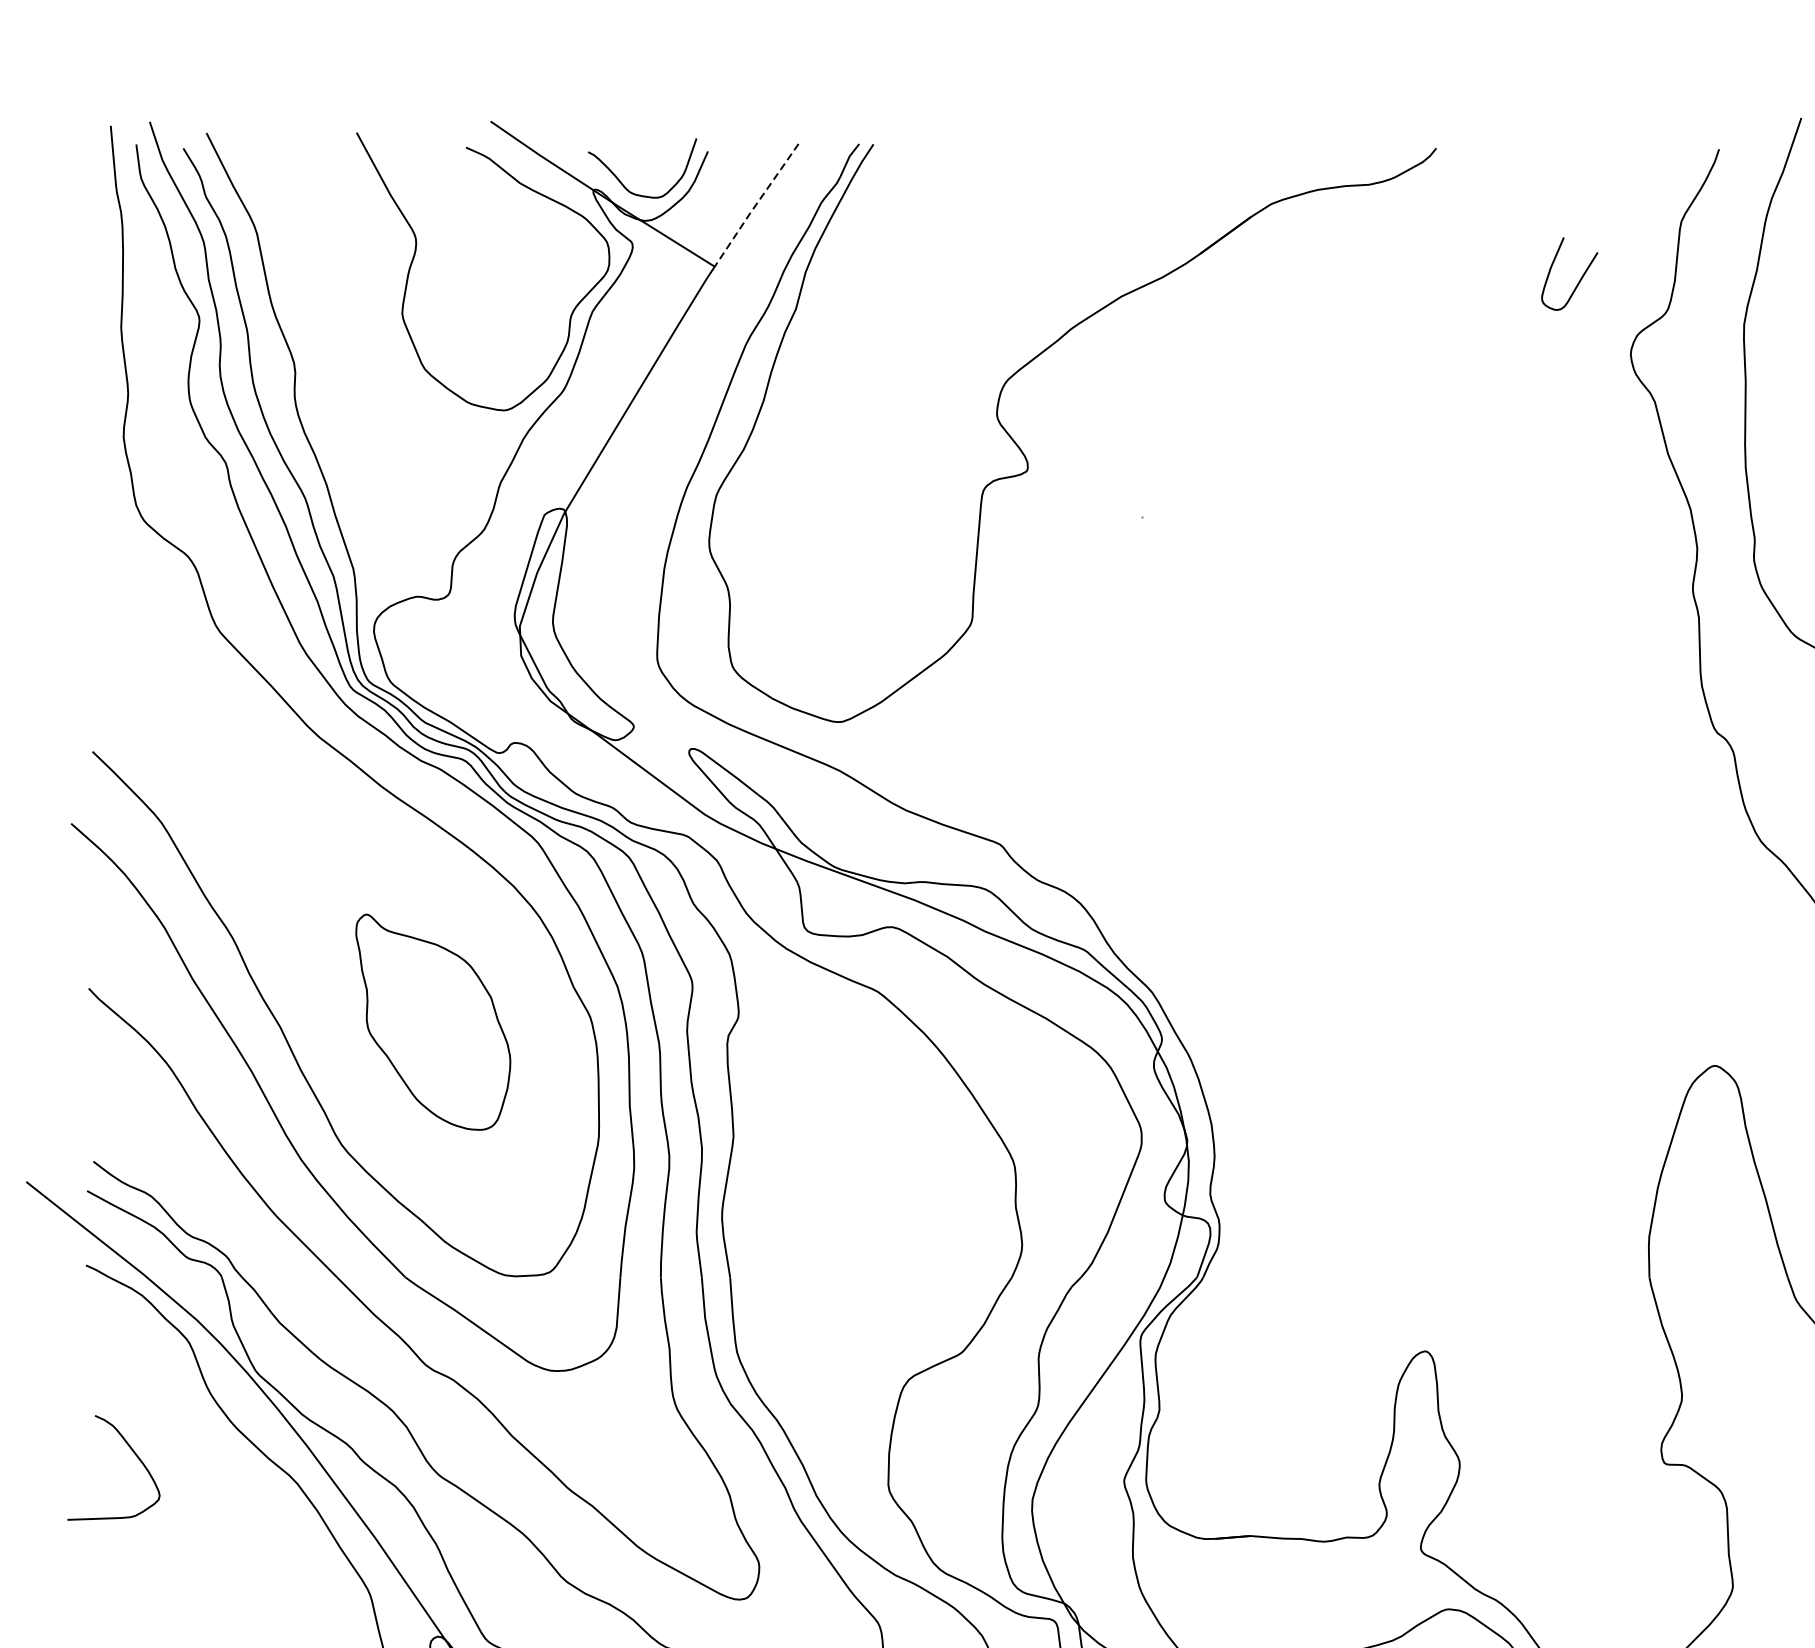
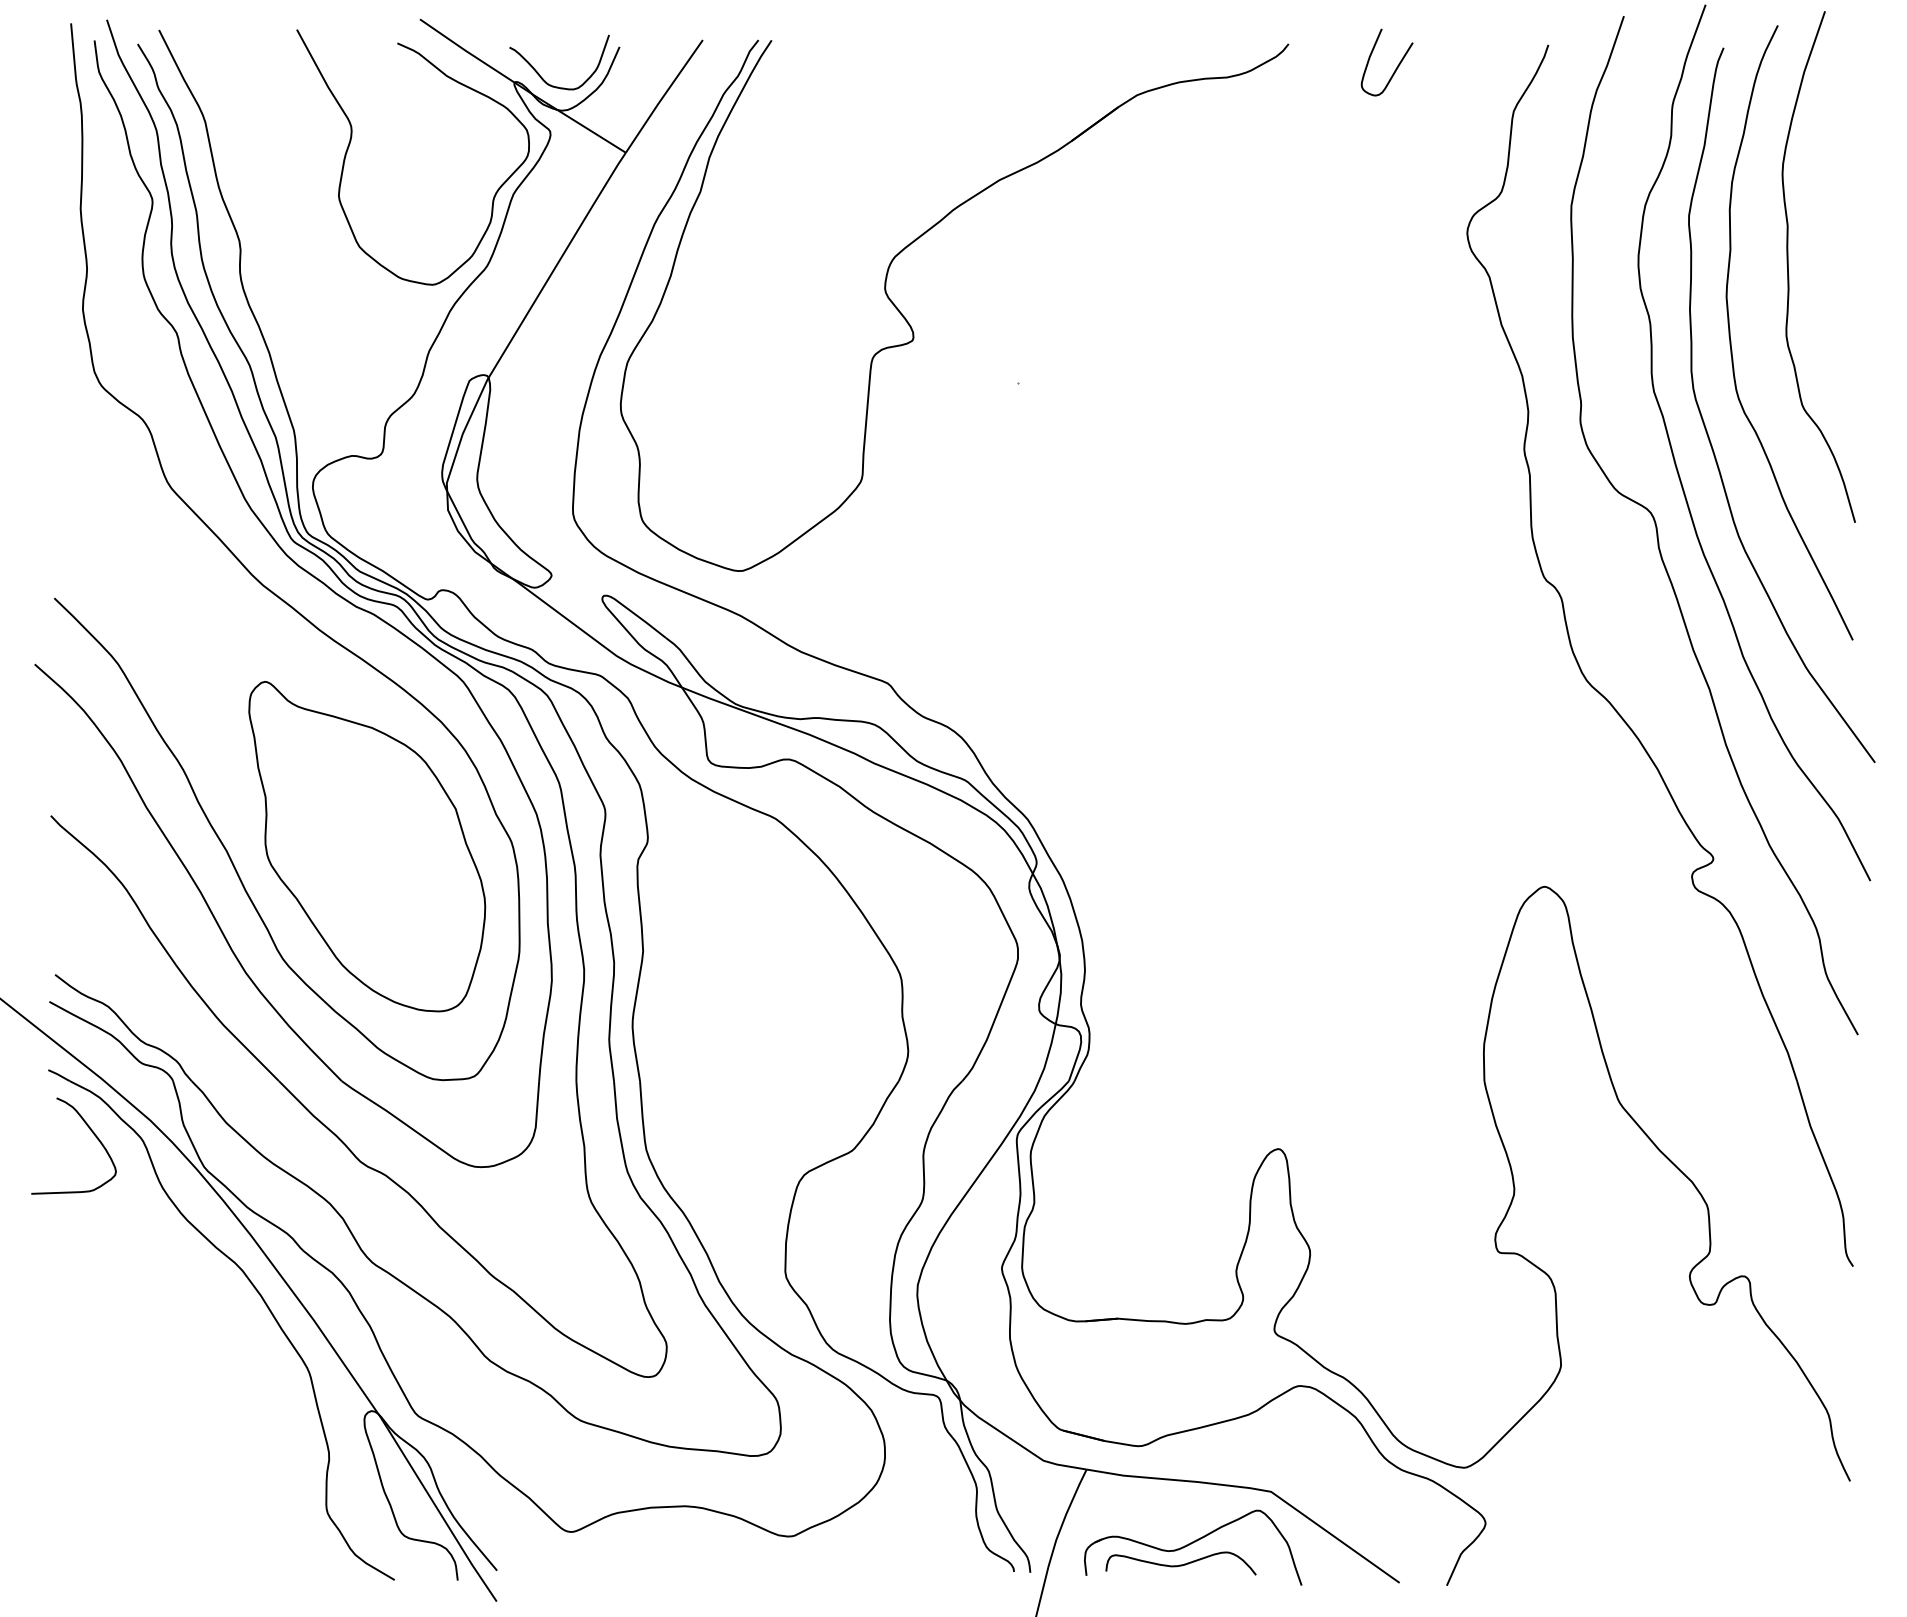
line: (755, 205) -> (663, 96), dashed -> solid
curve: (1578, 280) -> (1395, 68), moved
part: (433, 1021) -> (367, 846), size x1.67
curve: (134, 1454) -> (92, 1133), moved

